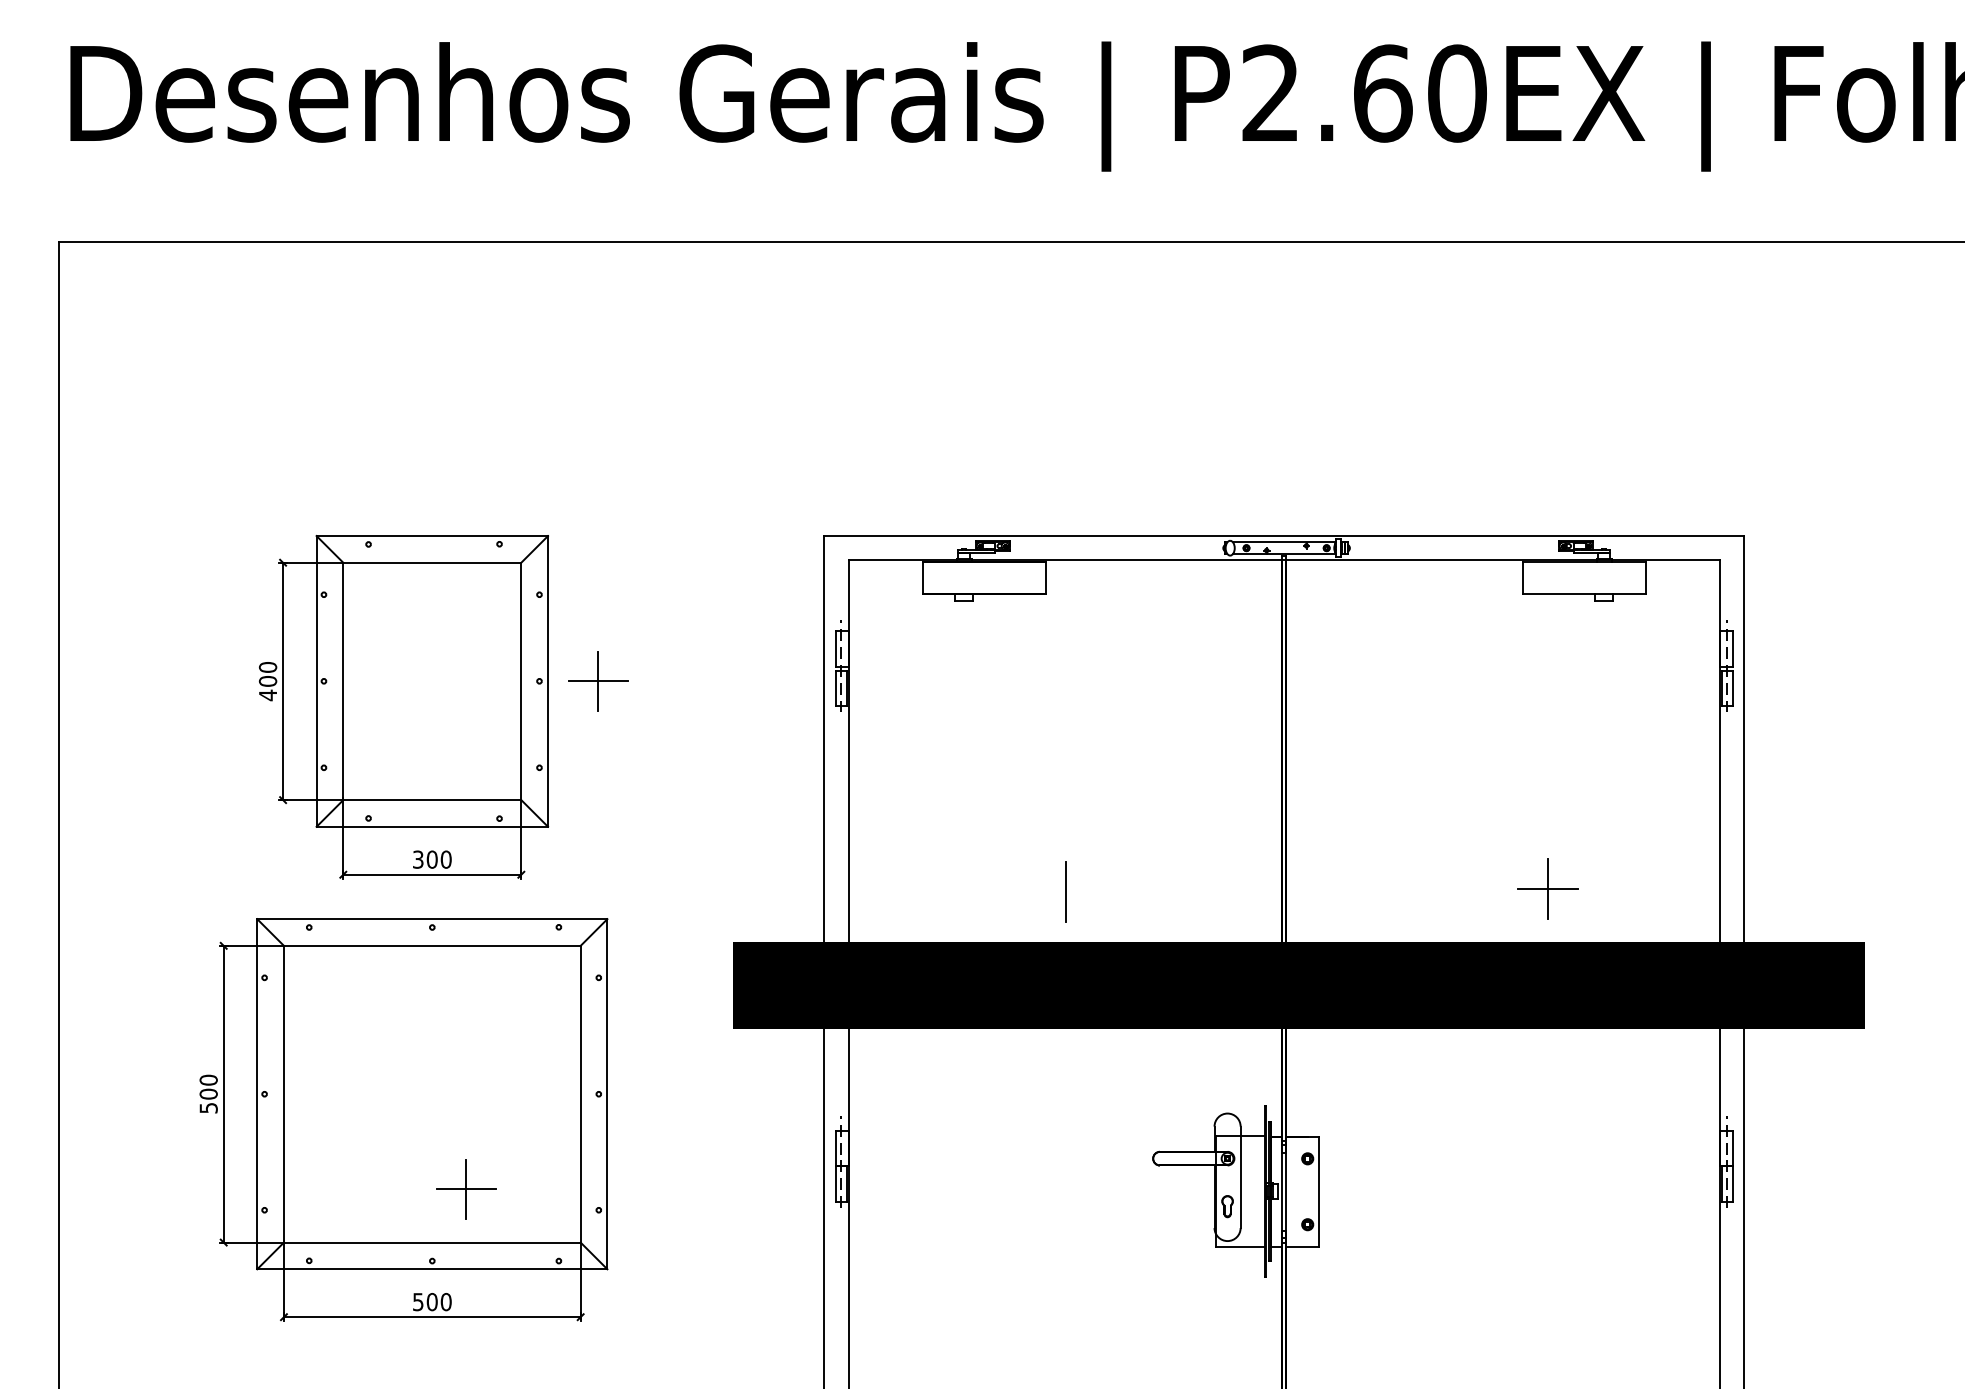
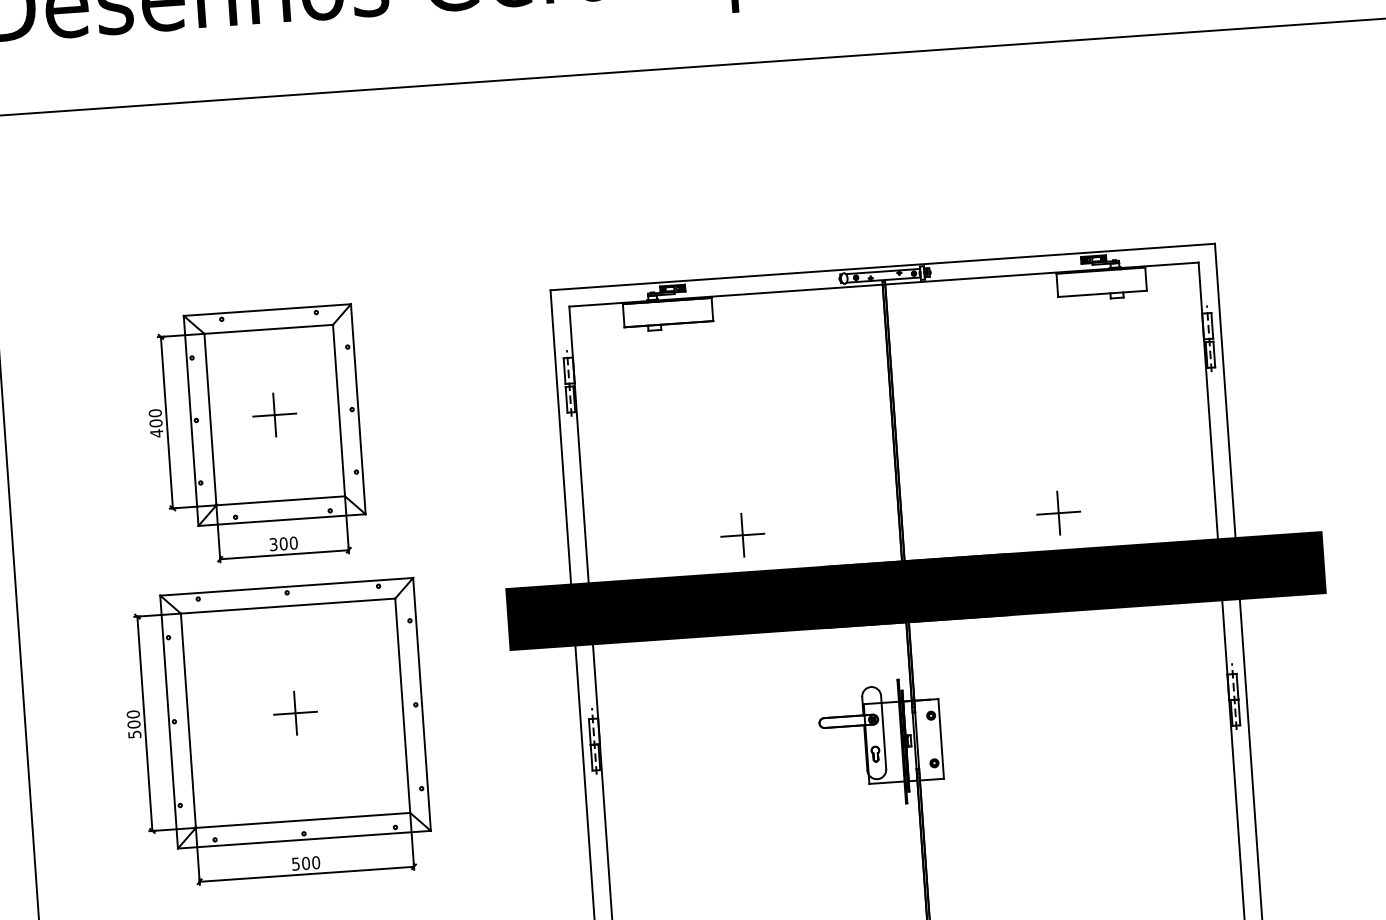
part: (598, 681) -> (274, 415), moved
part: (1547, 888) -> (1058, 512), moved
line: (1065, 892) -> (742, 535), added
part: (466, 1189) -> (295, 713), moved

